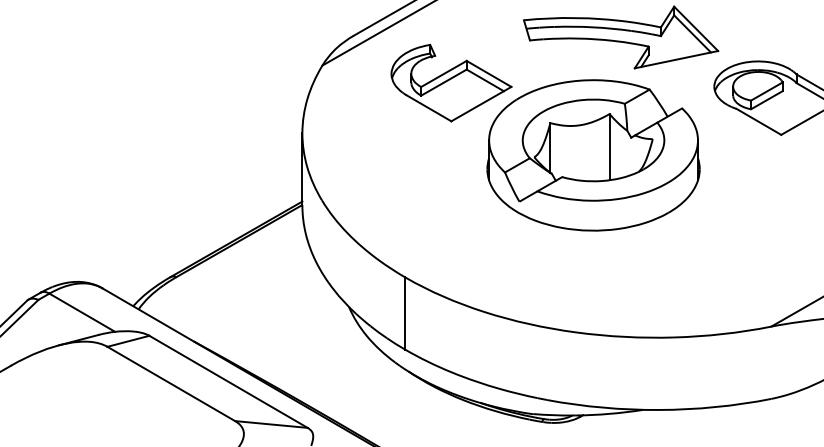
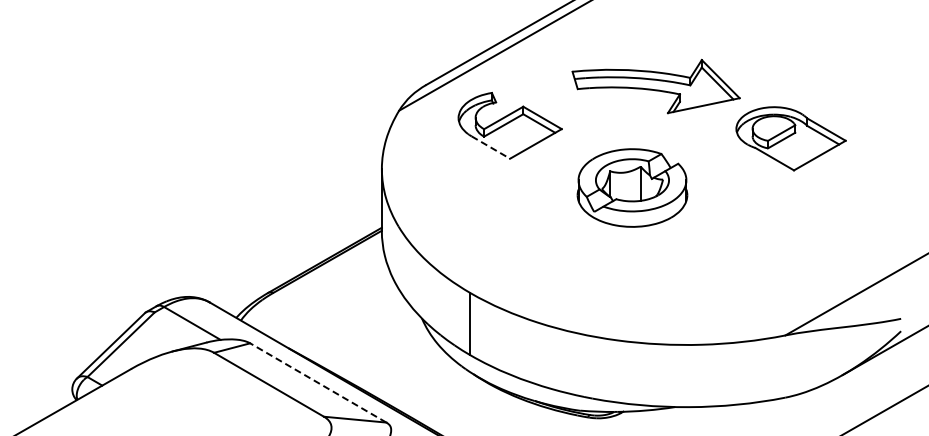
line: (429, 108) -> (491, 147), solid -> dashed
part: (593, 154) -> (632, 187), size x0.6
line: (228, 381) -> (318, 382), solid -> dashed

